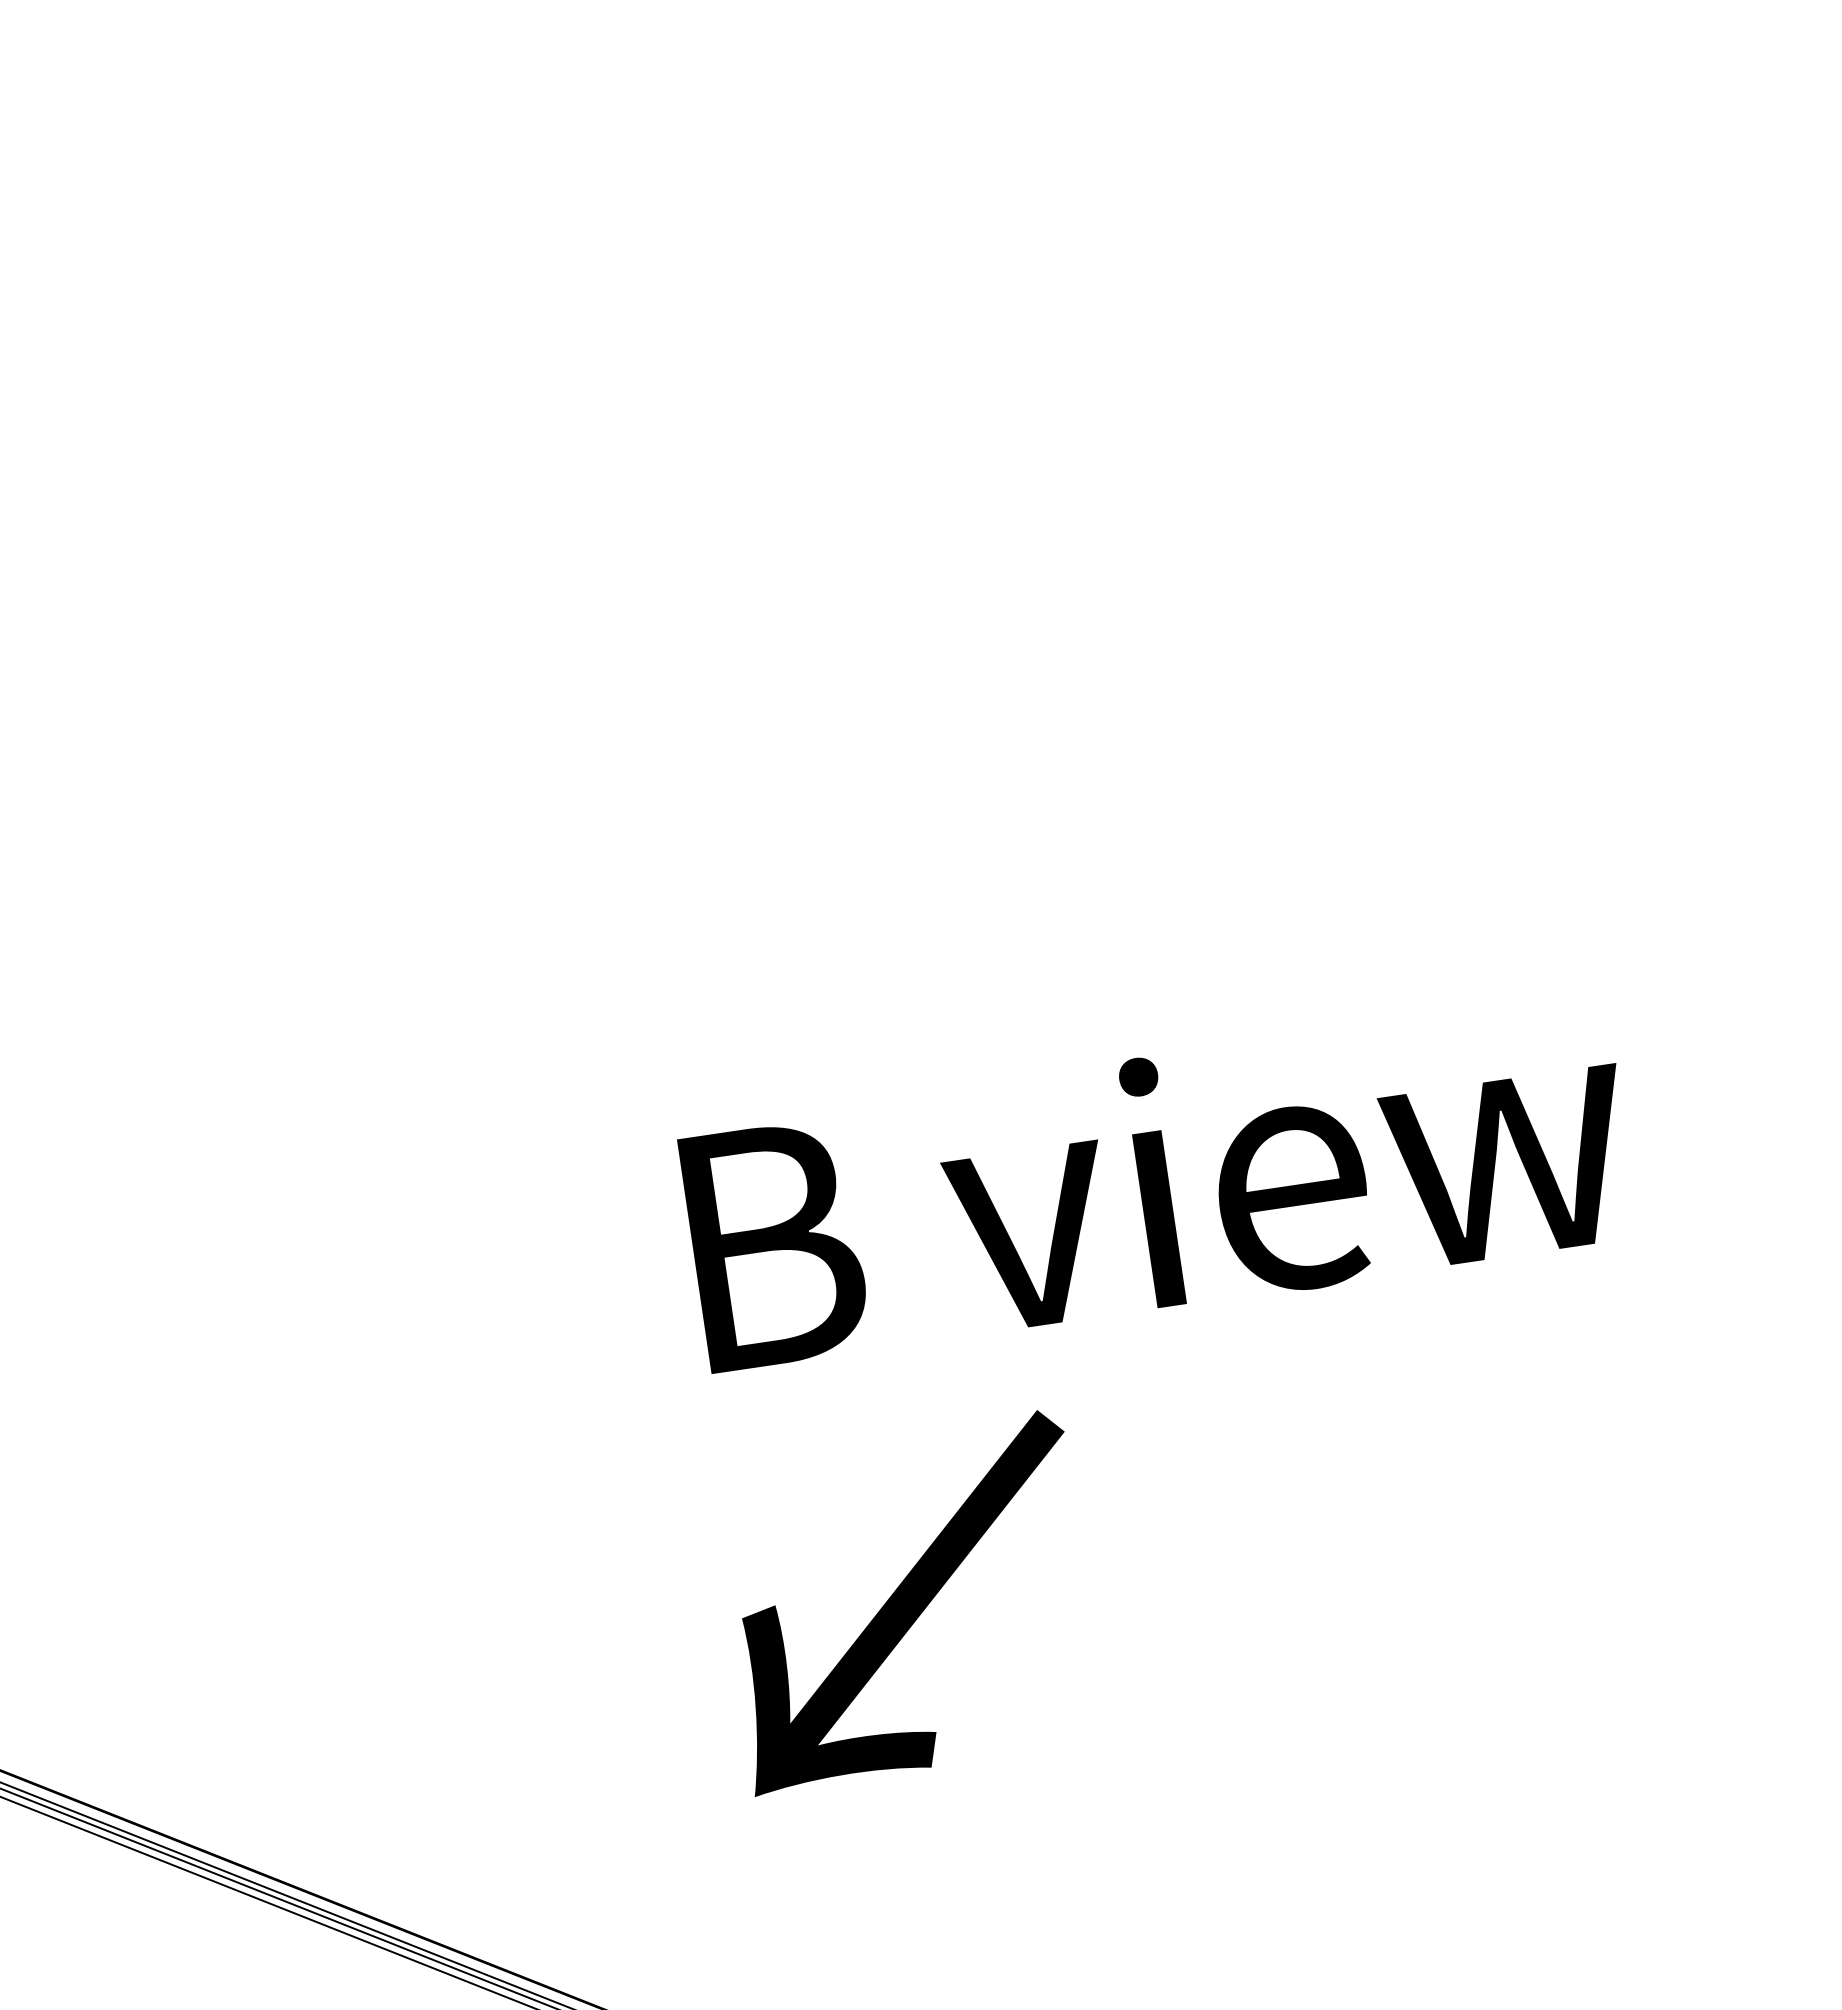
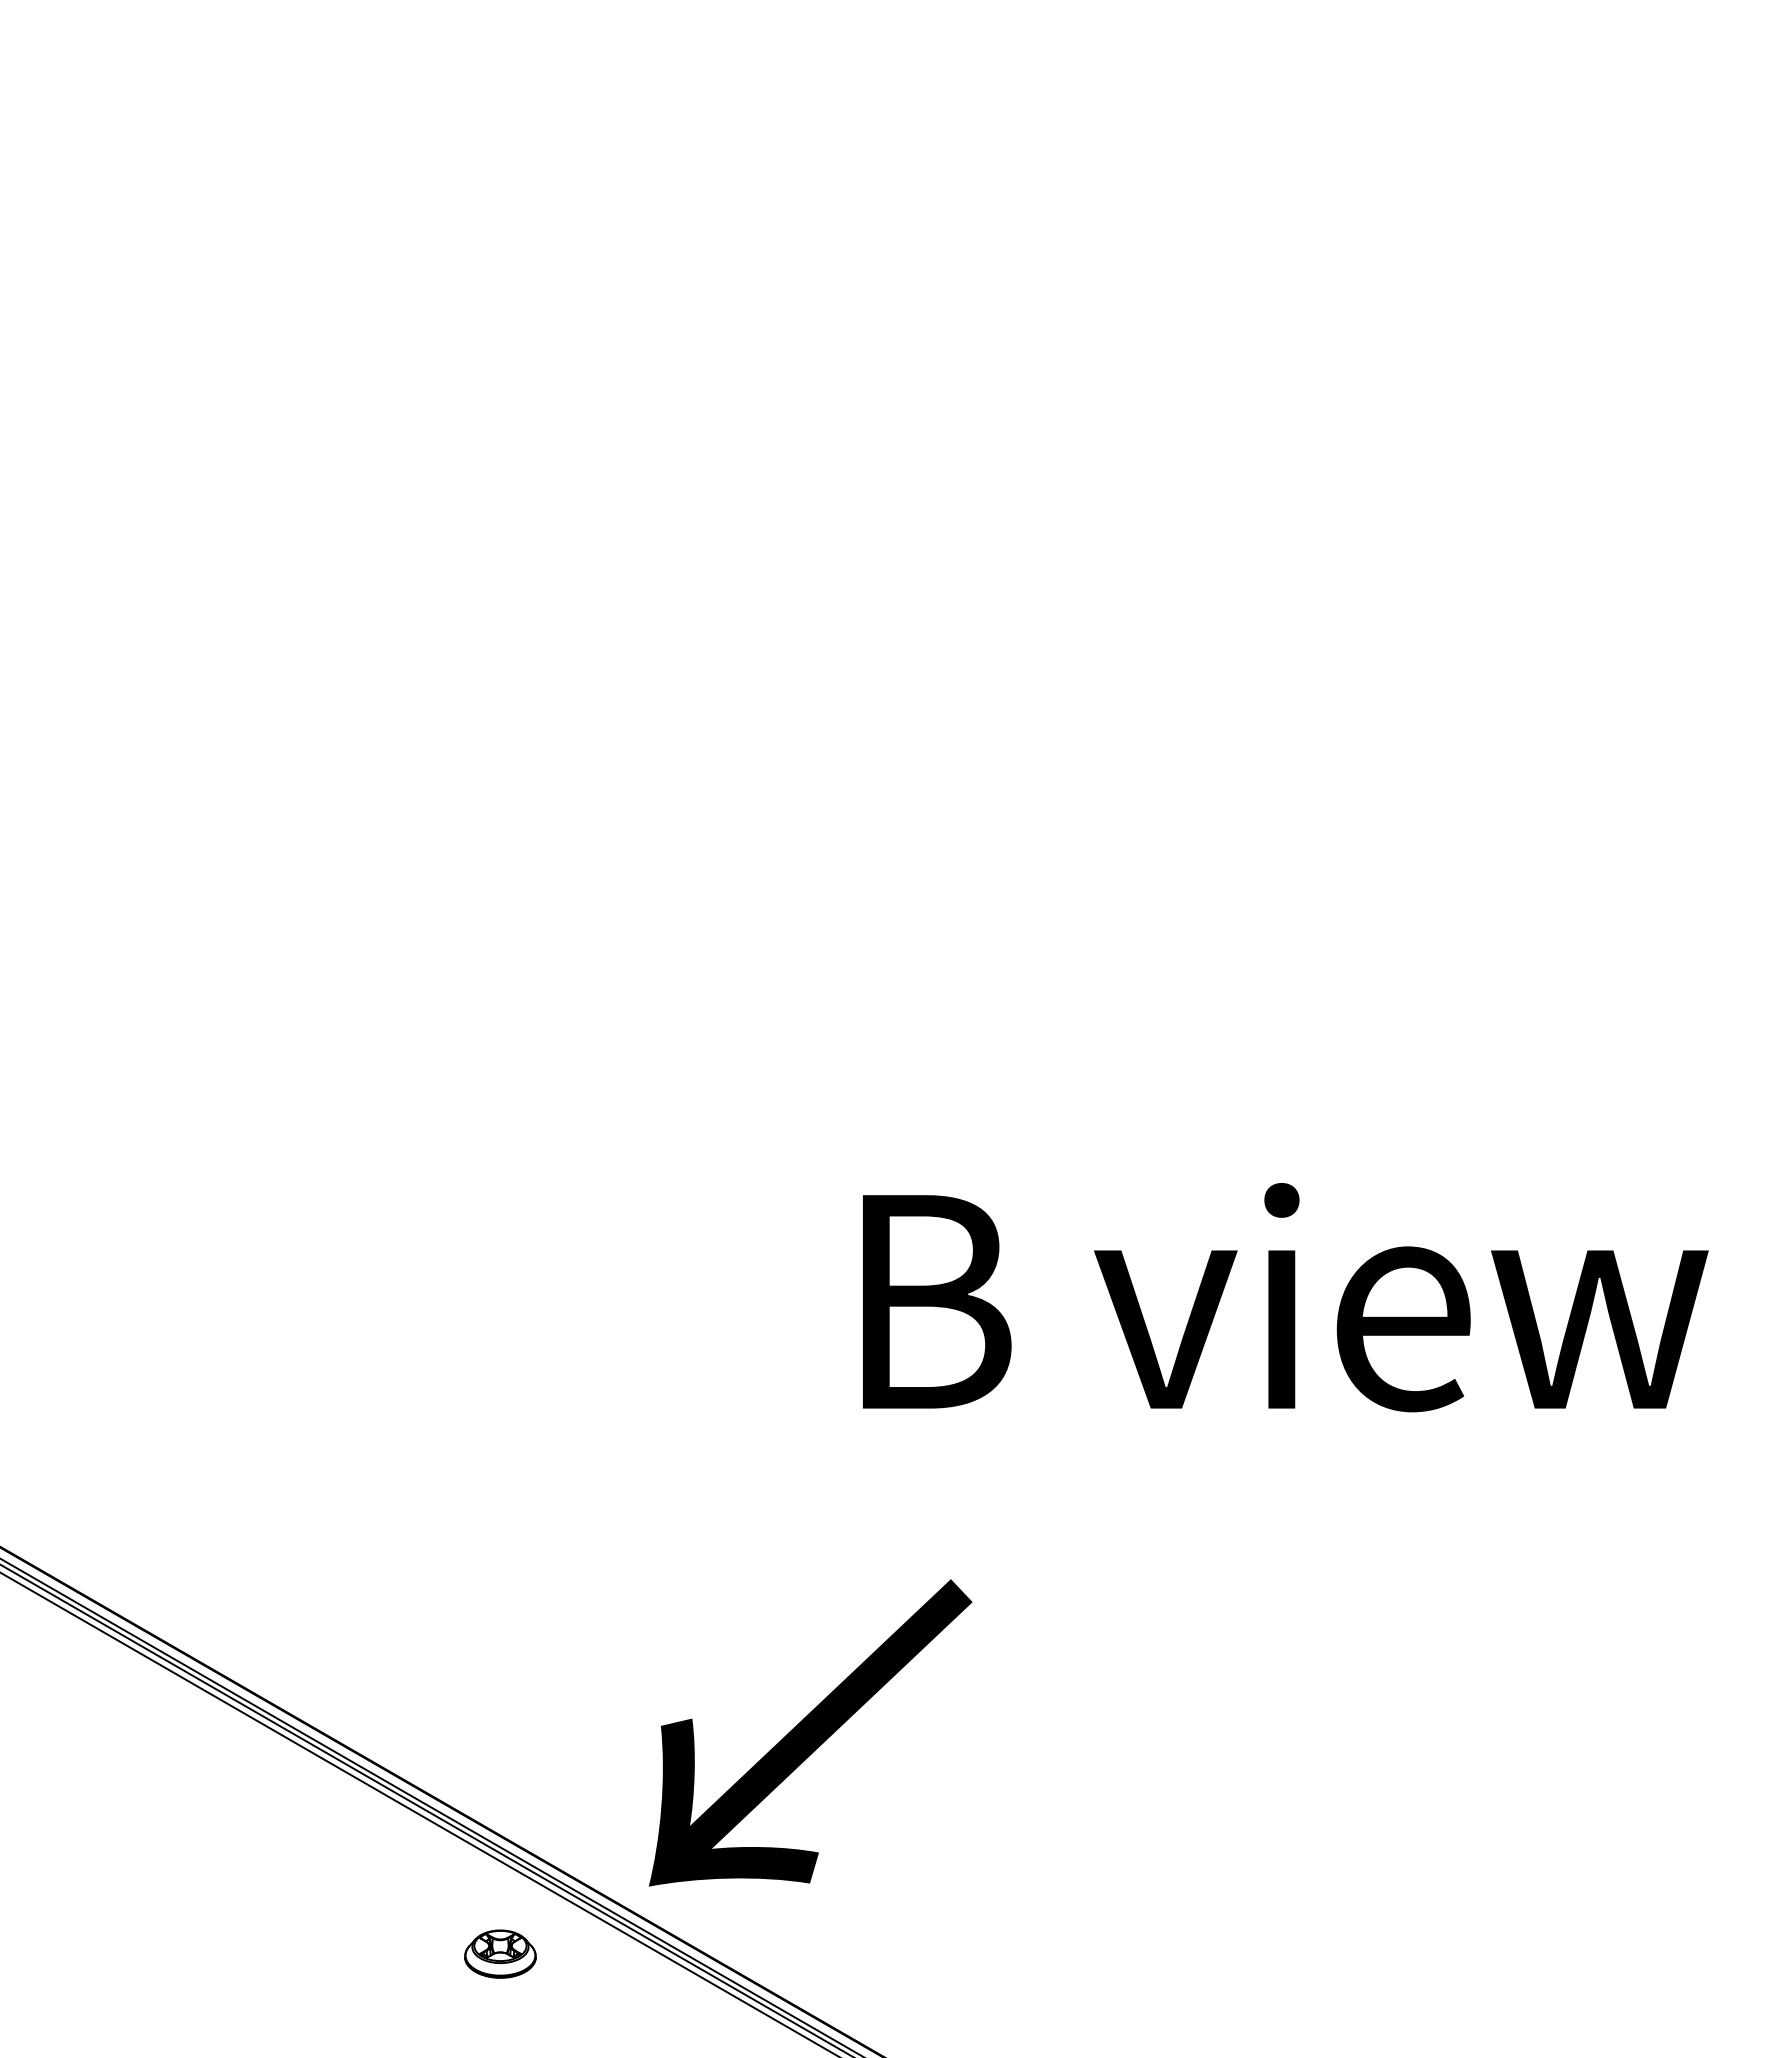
text: (1158, 1183) -> (1285, 1297), moved
text: (907, 1601) -> (810, 1732), moved

